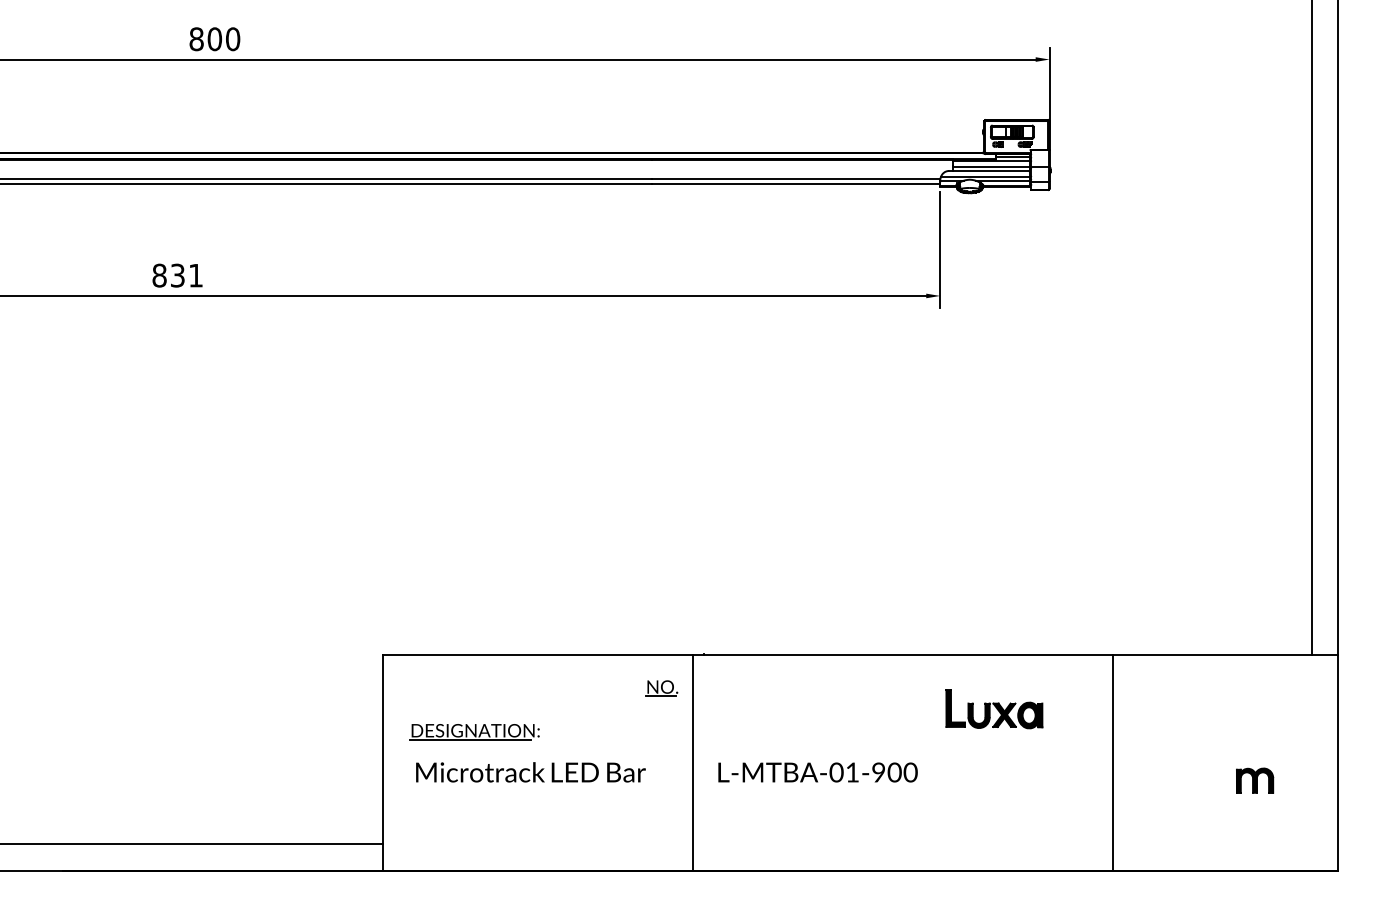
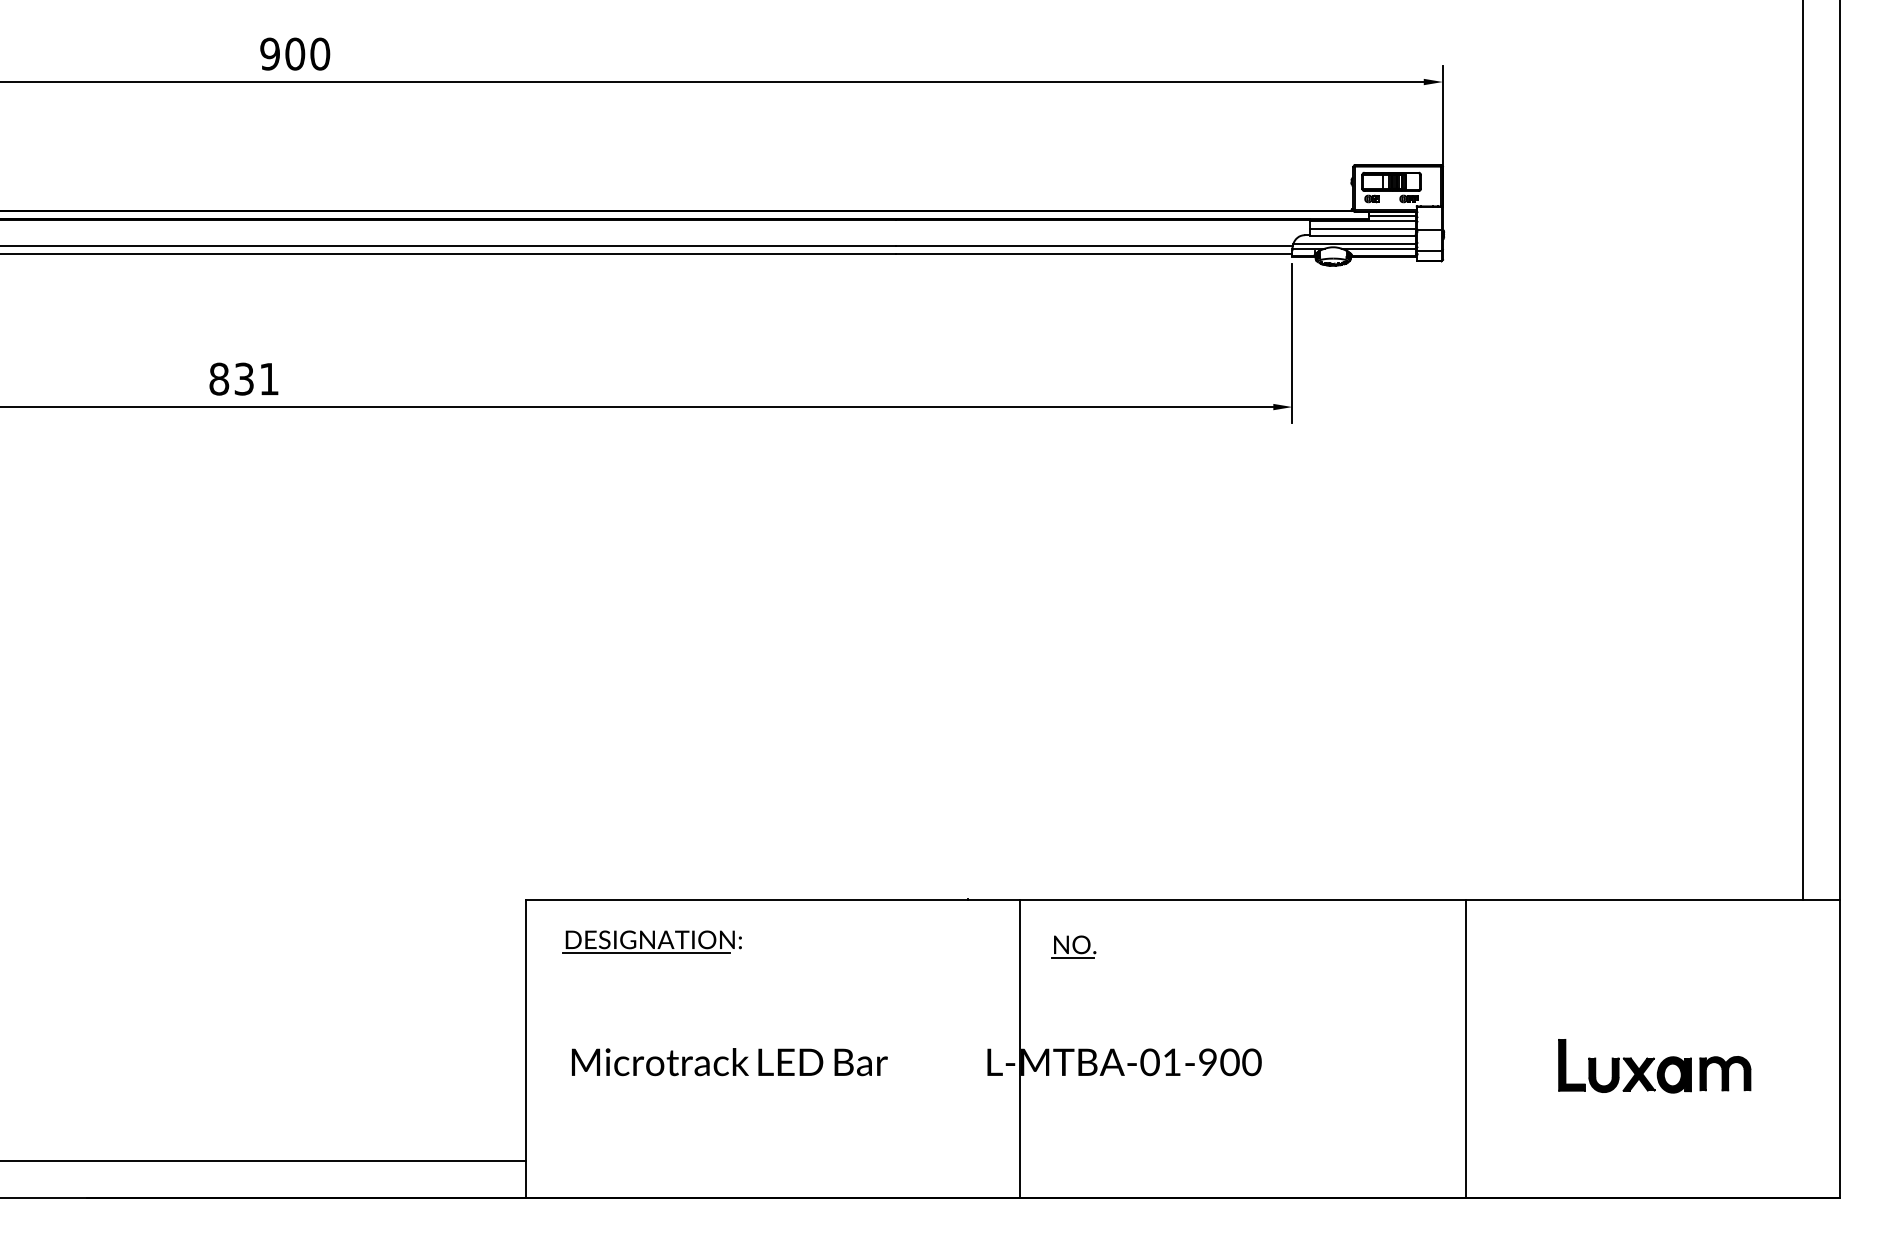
text: (196, 38) -> (269, 53), 800 -> 900
part: (661, 688) -> (1073, 946), moved
part: (994, 709) -> (1624, 1066), moved
part: (473, 731) -> (651, 941), moved
line: (692, 762) -> (1020, 1048), moved
line: (1112, 762) -> (1465, 1048), moved

